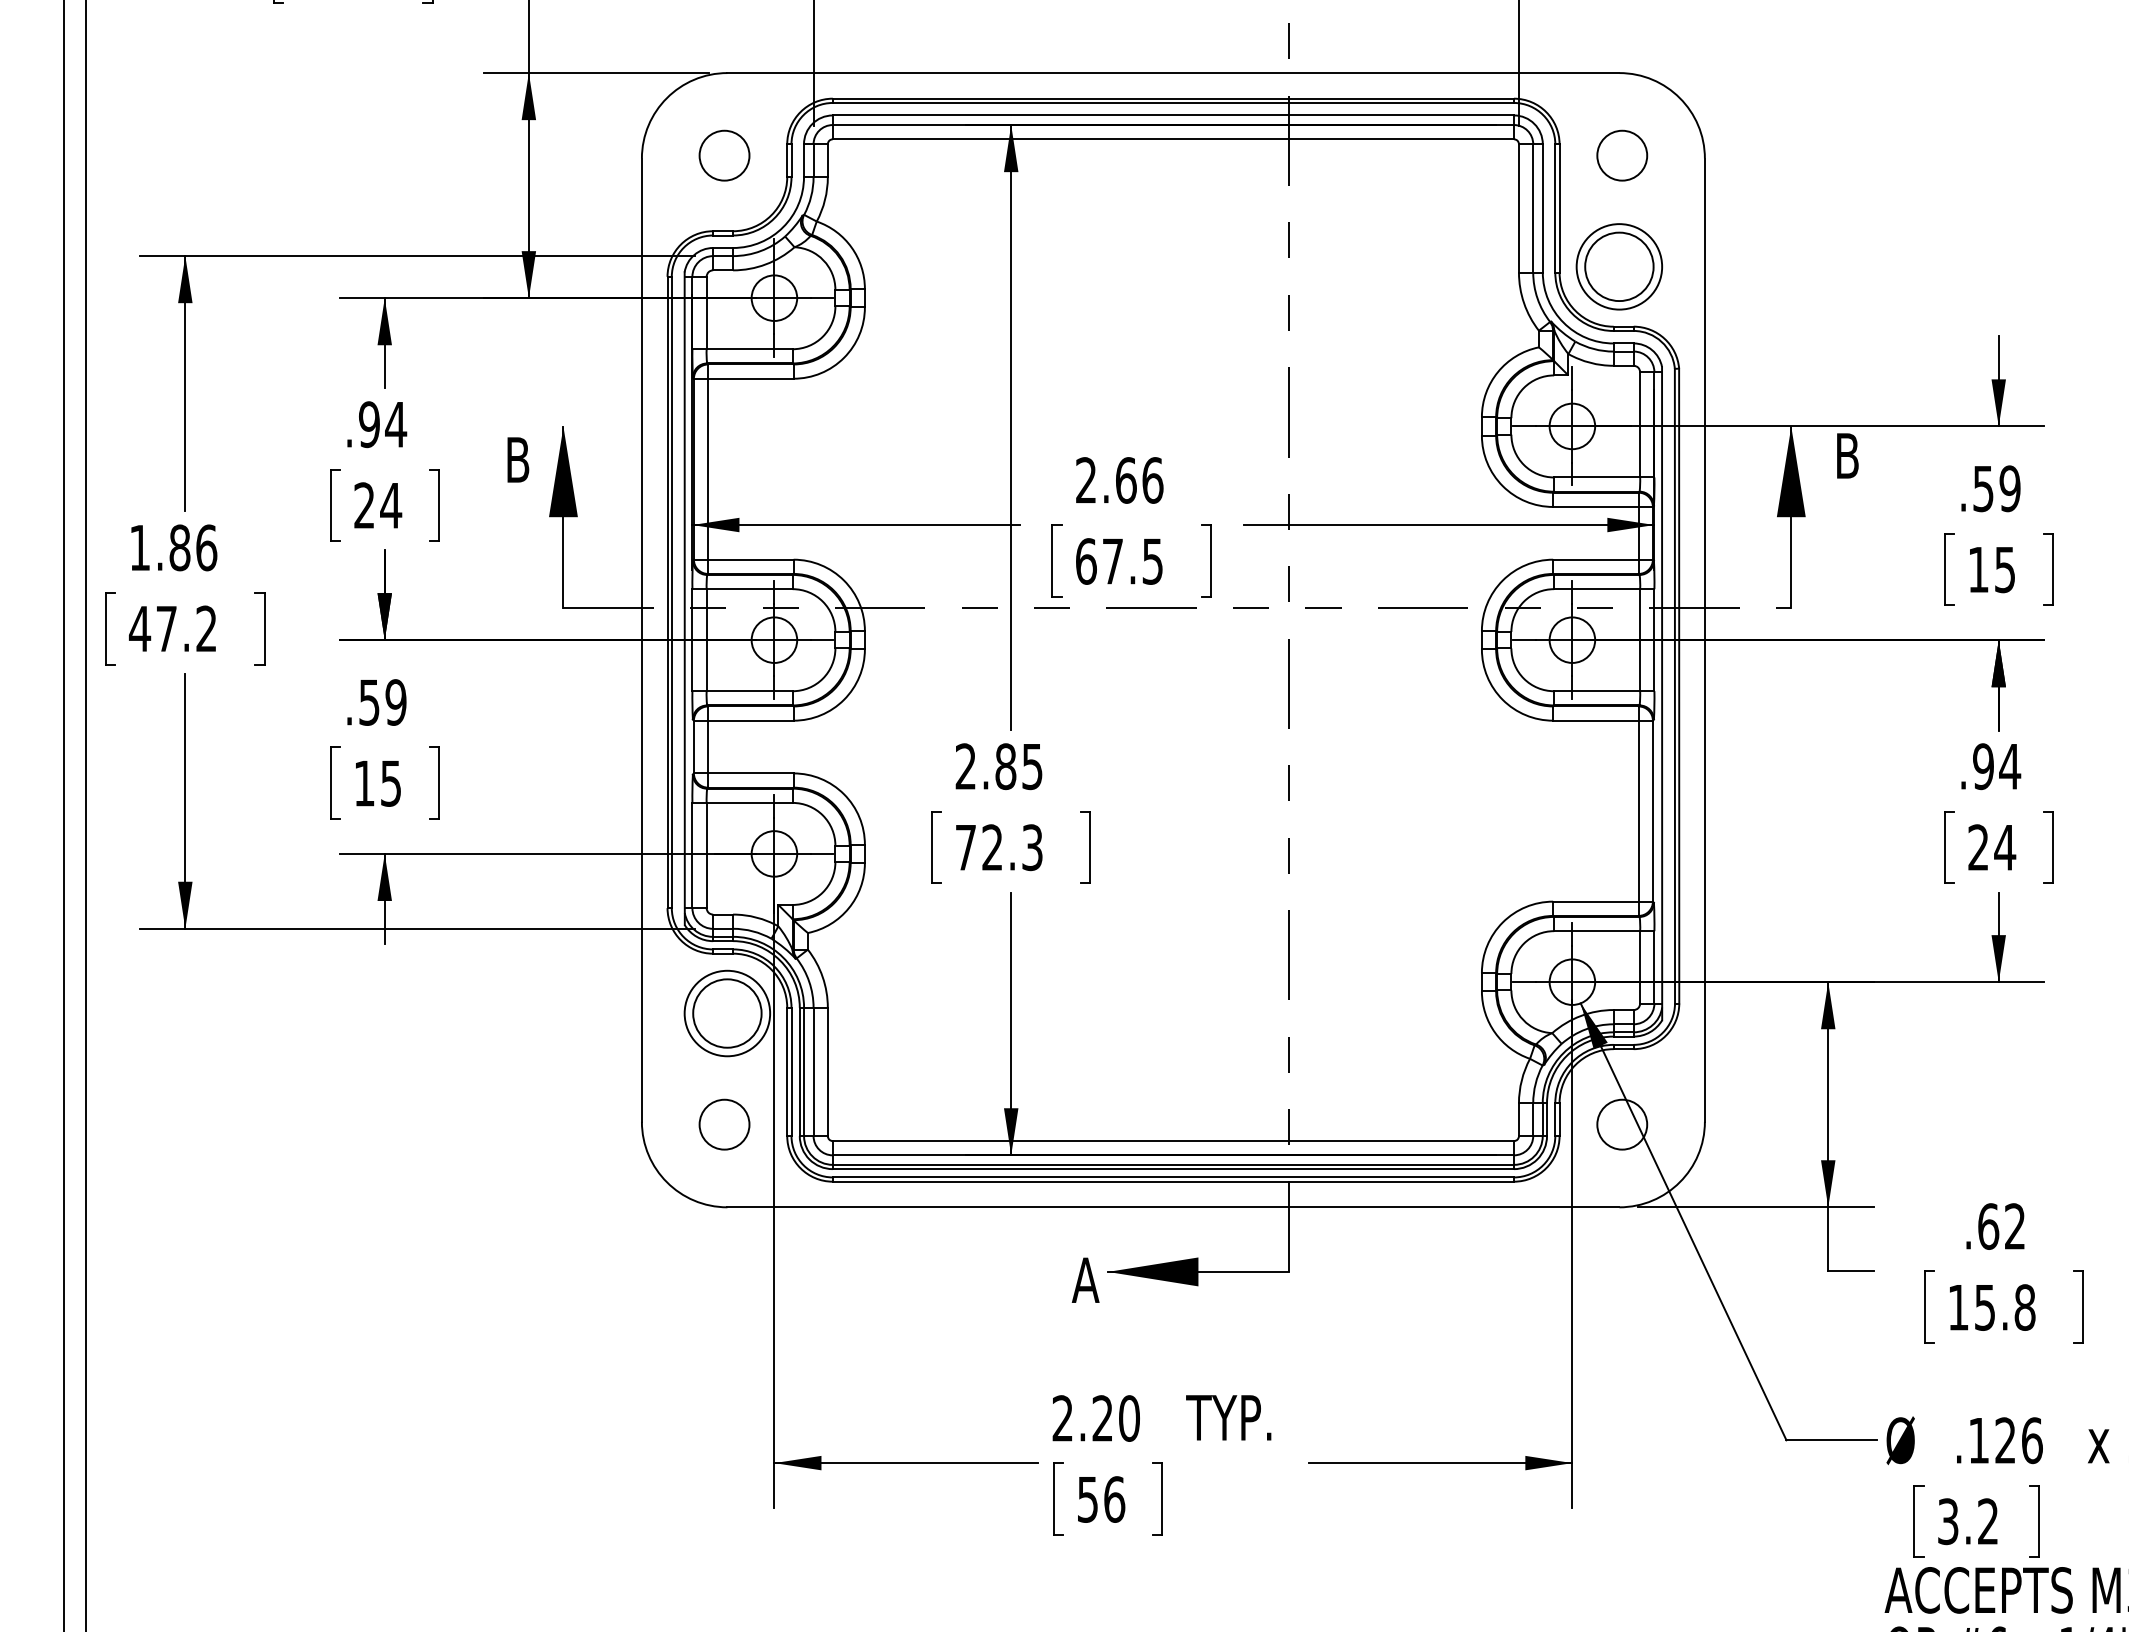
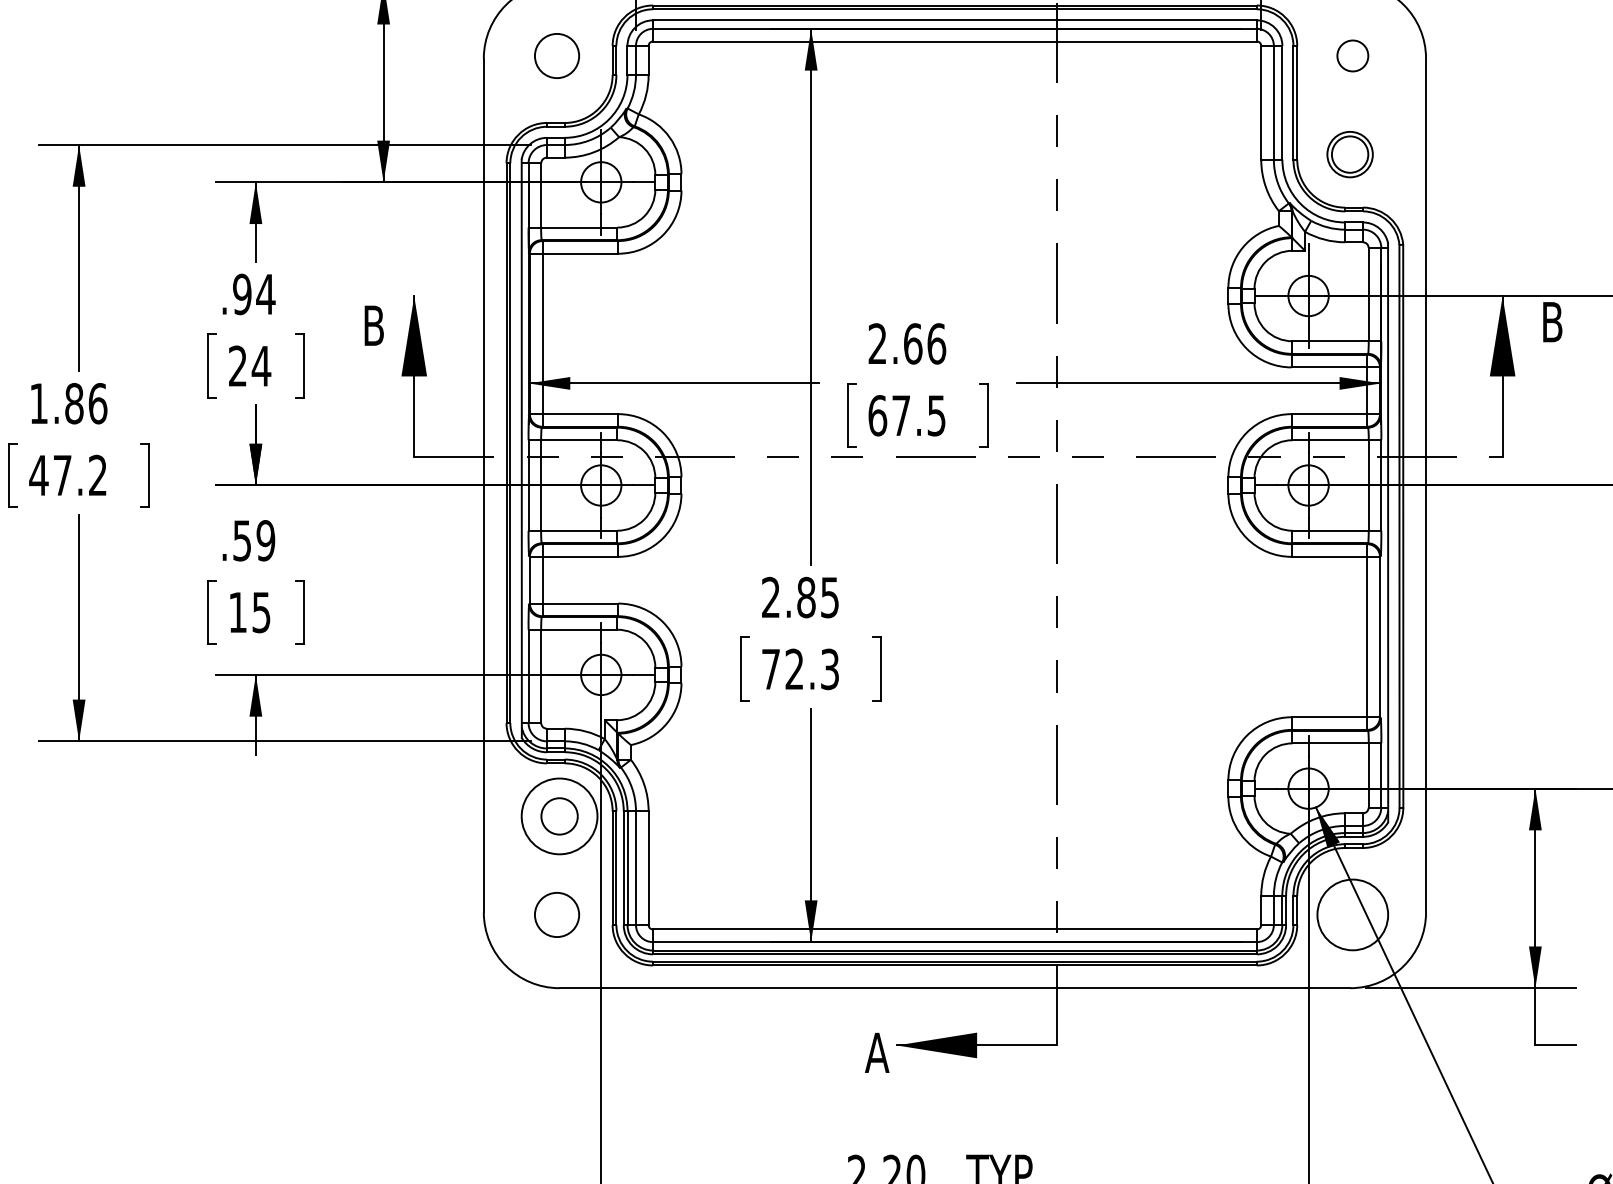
circle: (1622, 155) -> (1353, 55), size x0.7
part: (1618, 266) -> (1349, 154), size x0.6
circle: (727, 1013) -> (559, 816), size x0.6
circle: (1622, 1124) -> (1353, 914), size x1.6

